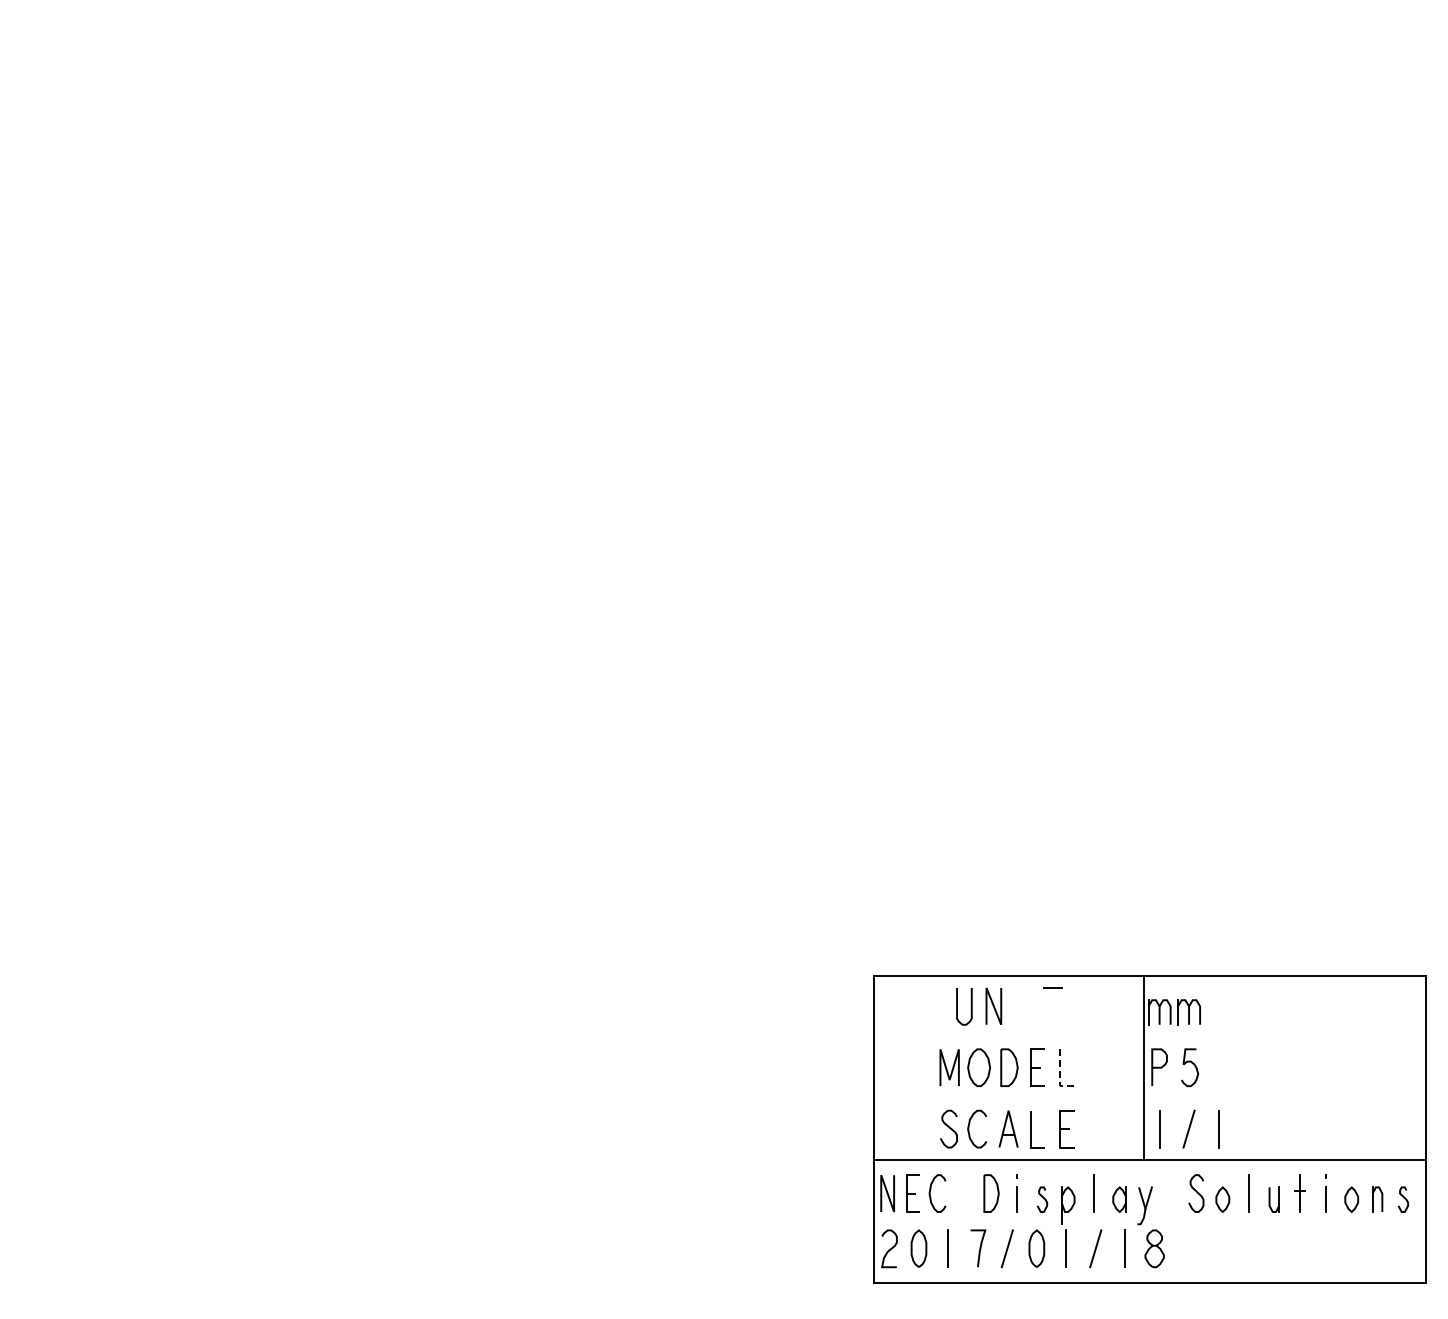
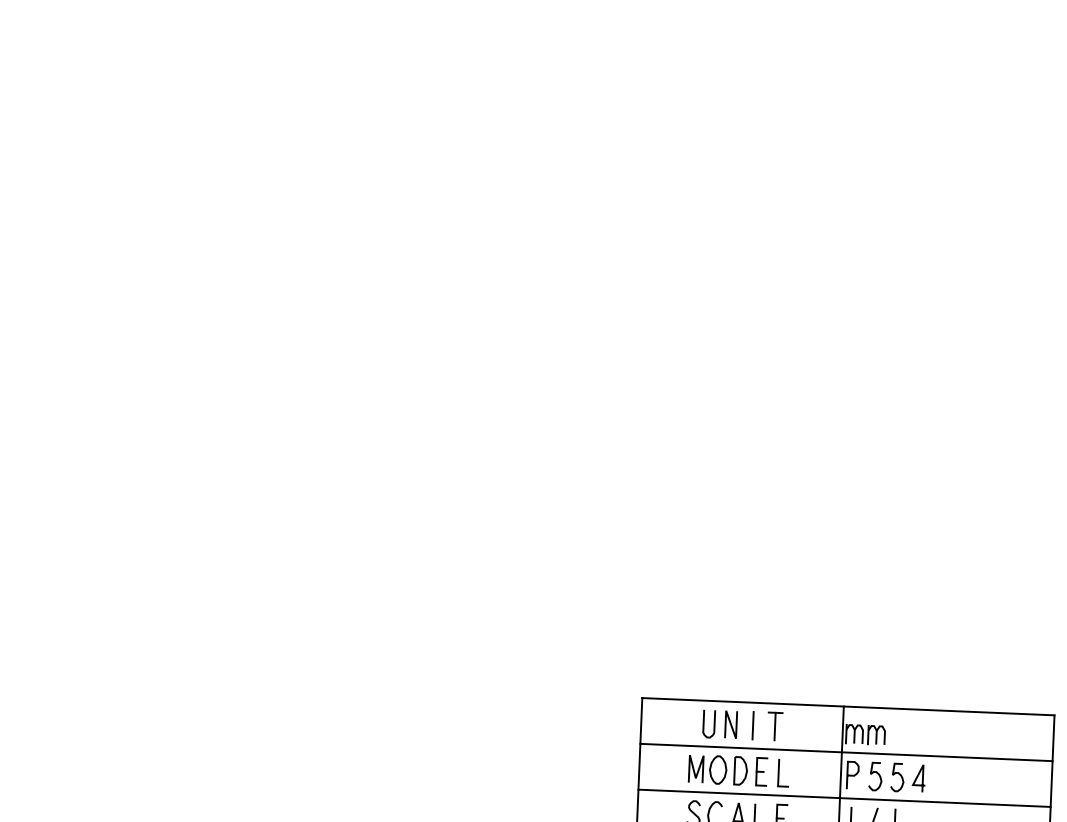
line: (1023, 1005) -> (753, 725), added
line: (1052, 1005) -> (774, 725), added
line: (1149, 1037) -> (846, 752), added
curve: (1222, 1064) -> (899, 775), added
line: (1246, 1067) -> (917, 778), added
line: (1060, 1076) -> (778, 779), dashed -> solid
line: (1149, 1098) -> (844, 798), added

